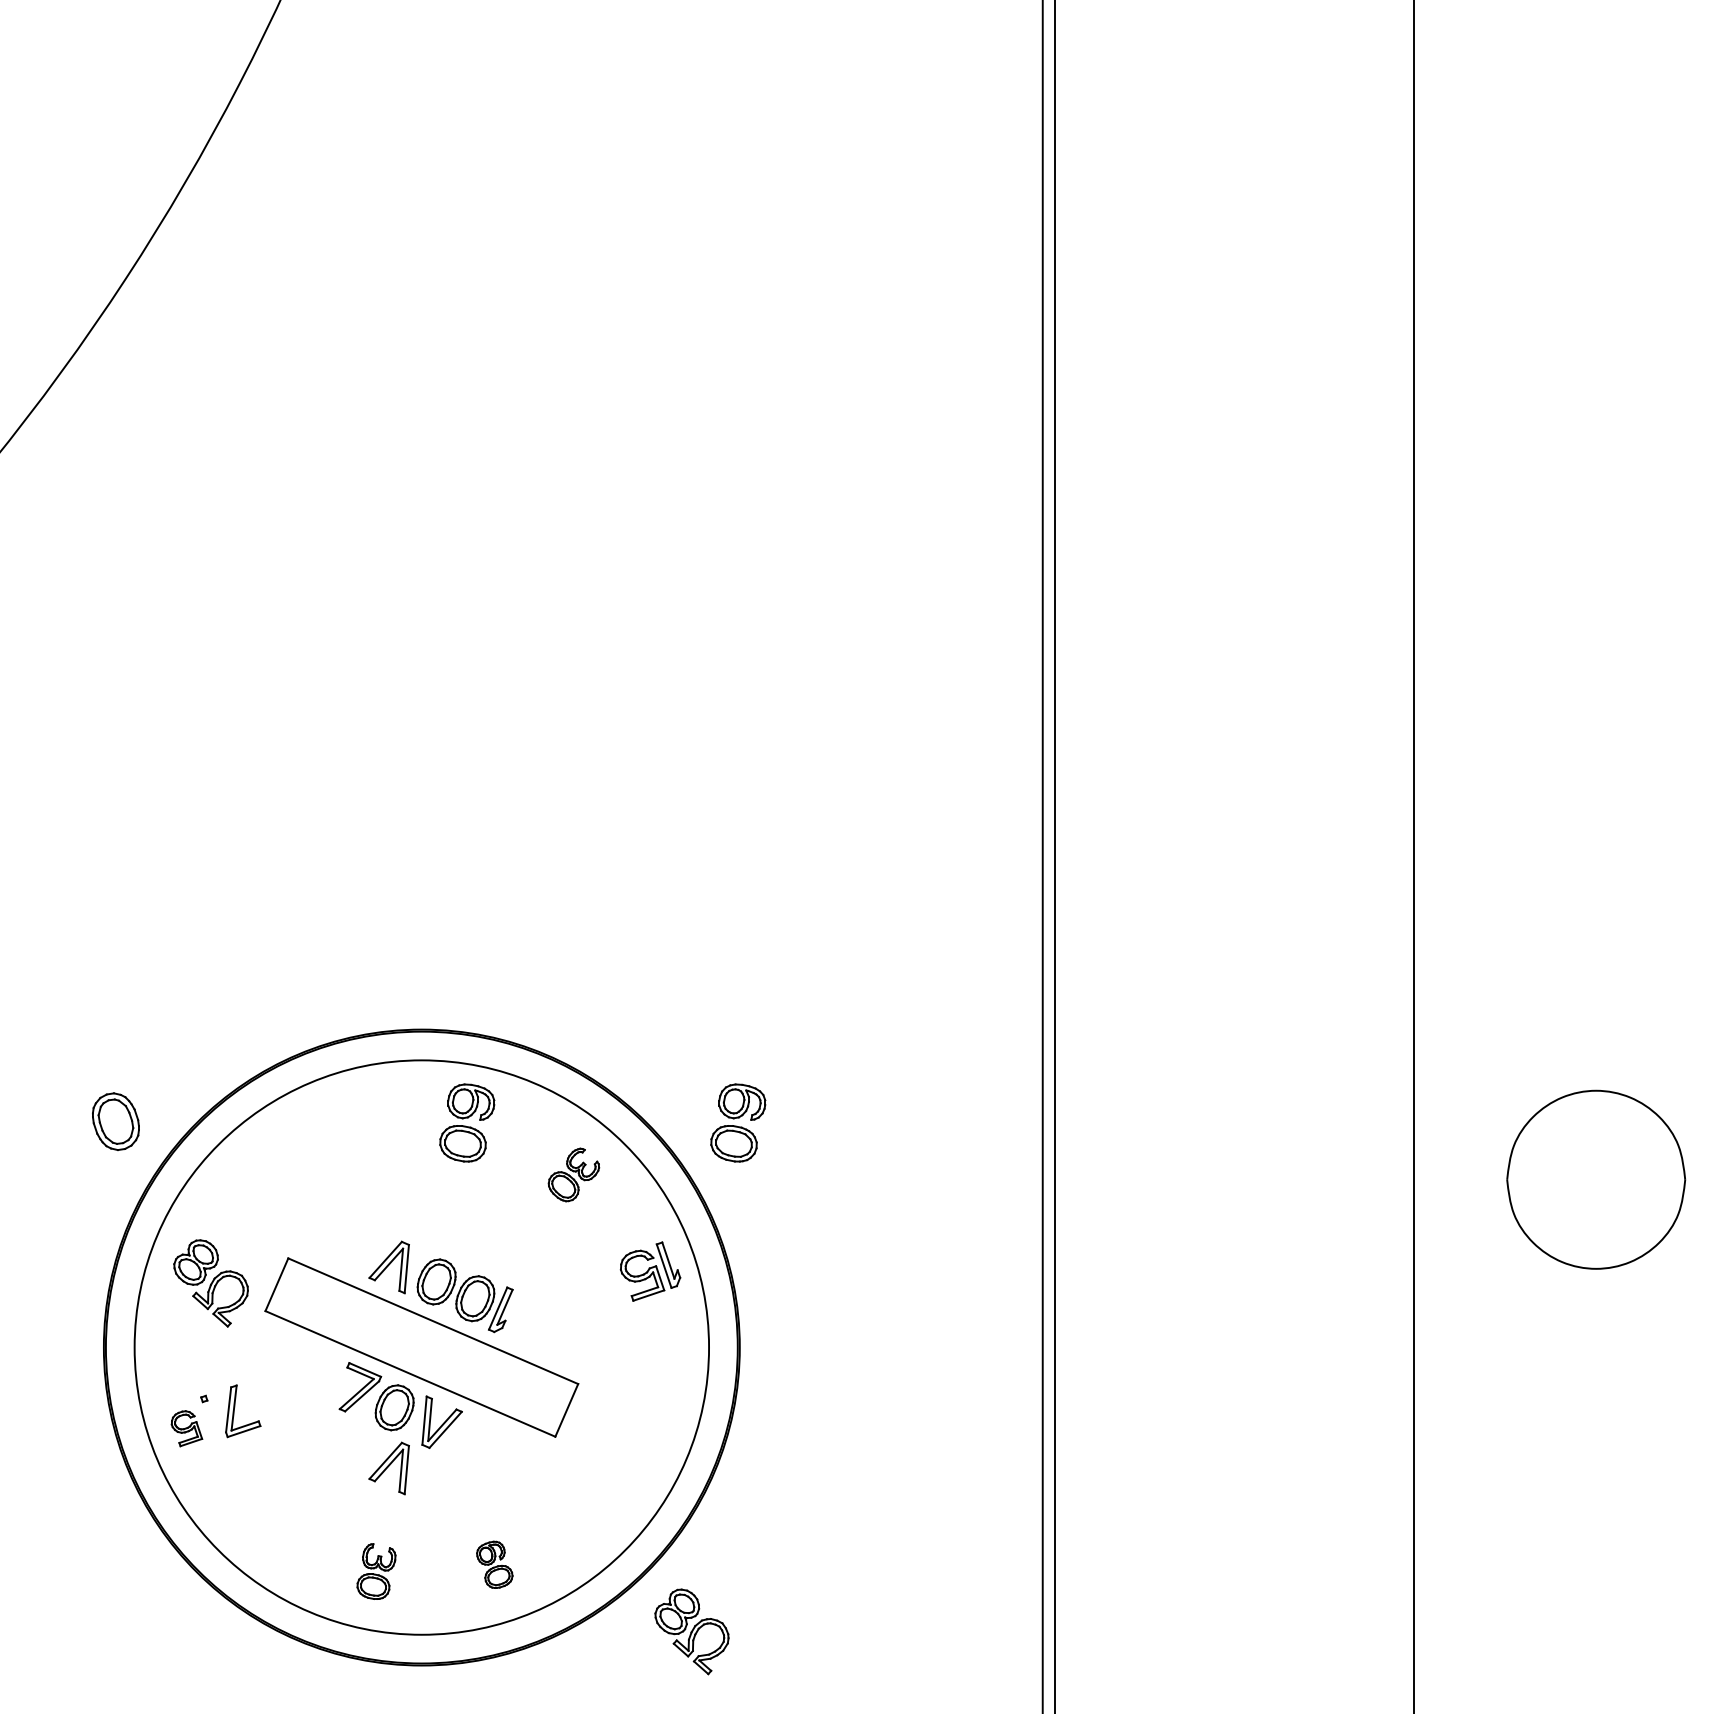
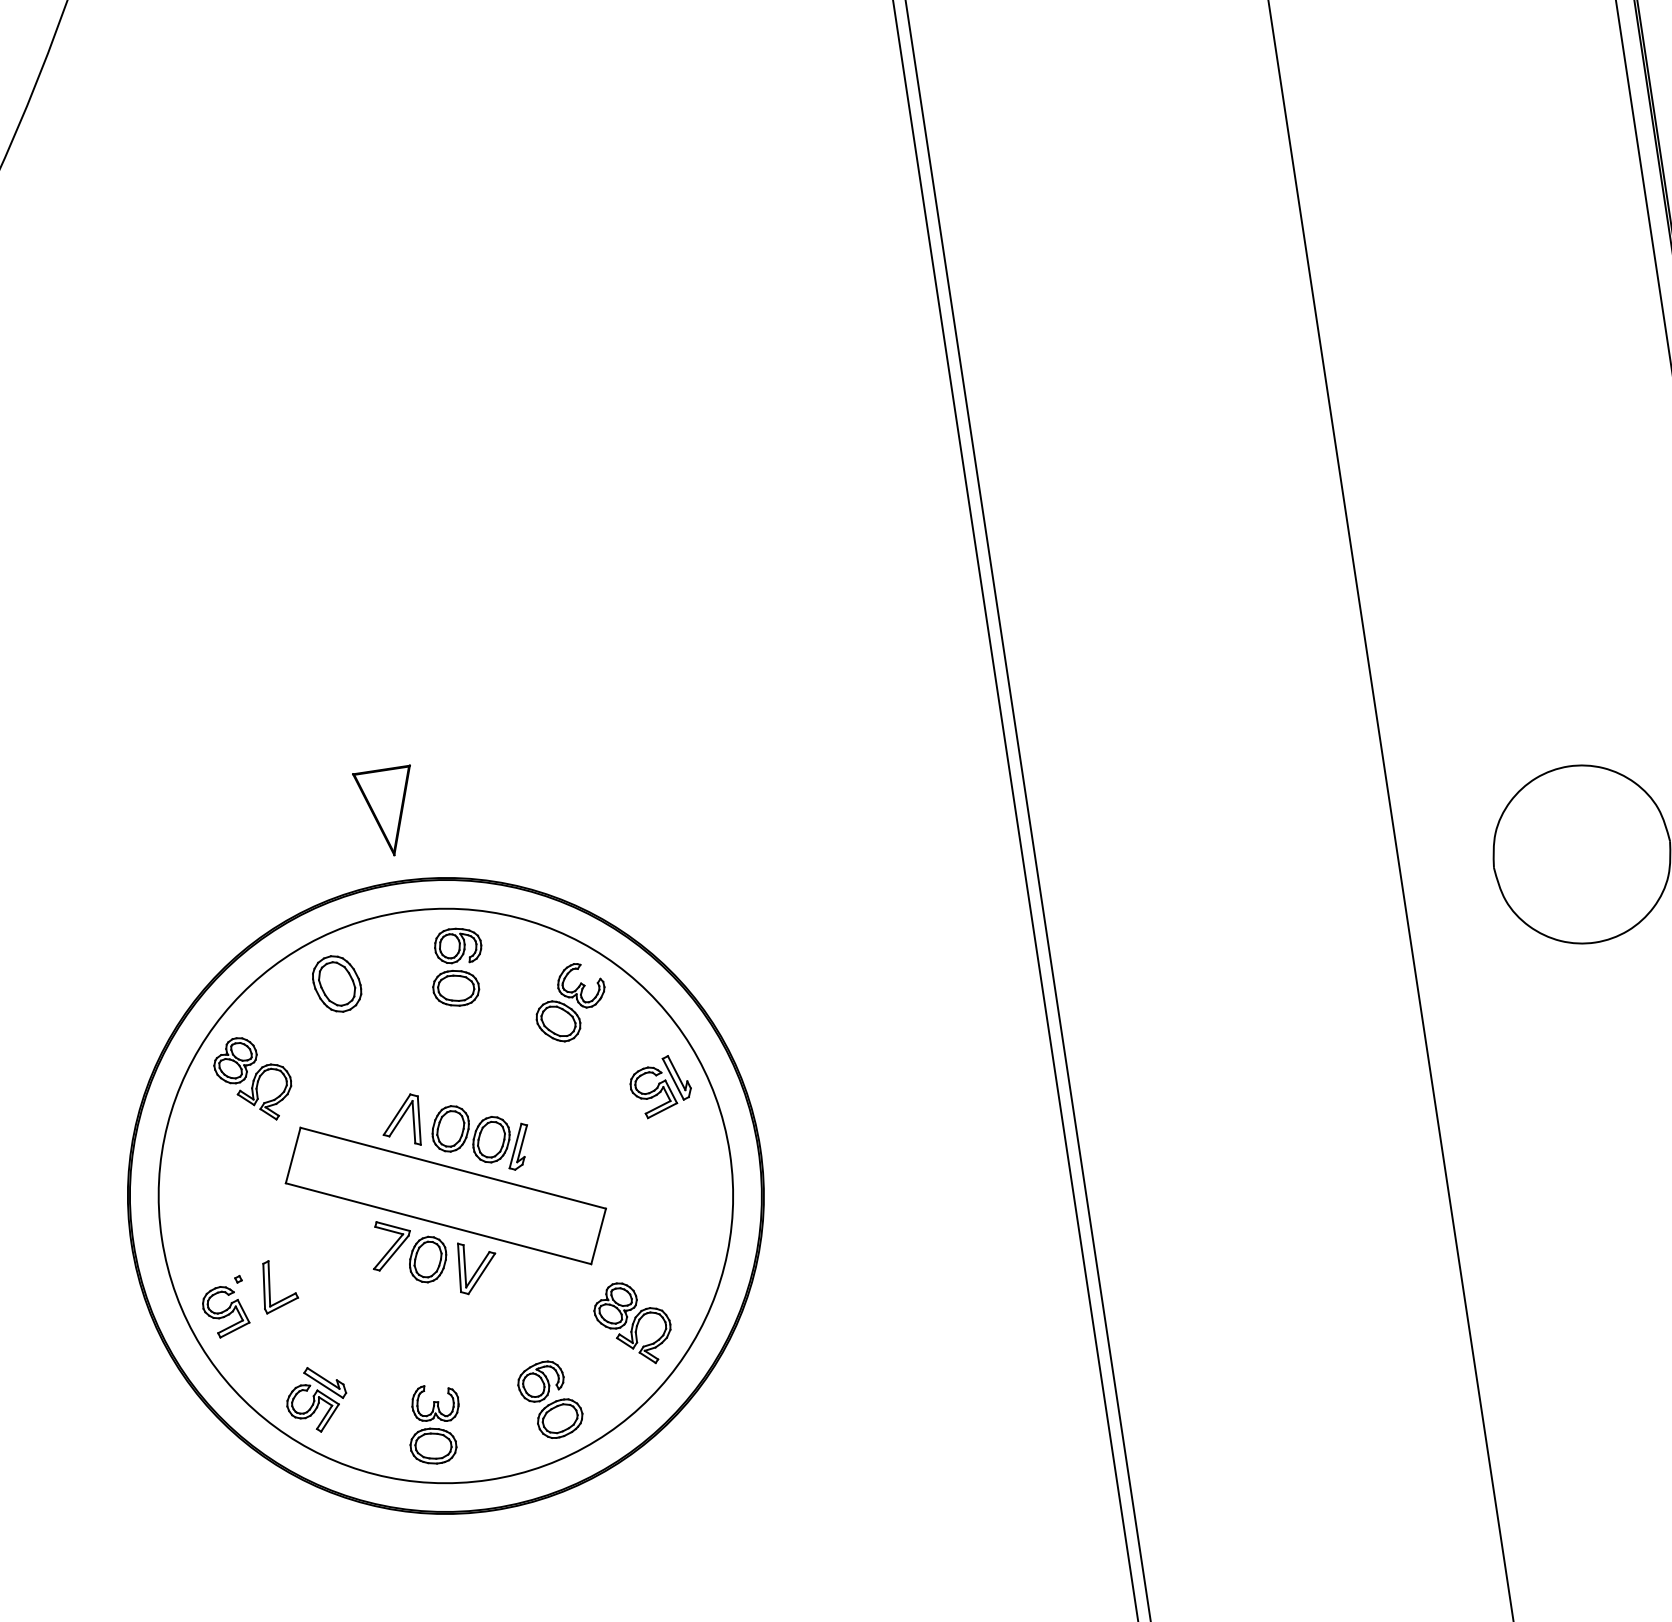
part: (421, 959) -> (387, 812), added
part: (115, 1121) -> (336, 983), moved
part: (738, 1122) -> (725, 926), removed
part: (573, 1174) -> (569, 1002), size x1.43
part: (210, 1283) -> (252, 1079), moved
part: (186, 1428) -> (225, 1311), size x1.43
part: (388, 1468) -> (431, 1320), removed
part: (263, 1529) -> (316, 1399), added
part: (494, 1564) -> (550, 1399), size x1.67
part: (376, 1571) -> (434, 1424), size x1.43
part: (691, 1631) -> (632, 1323), moved

